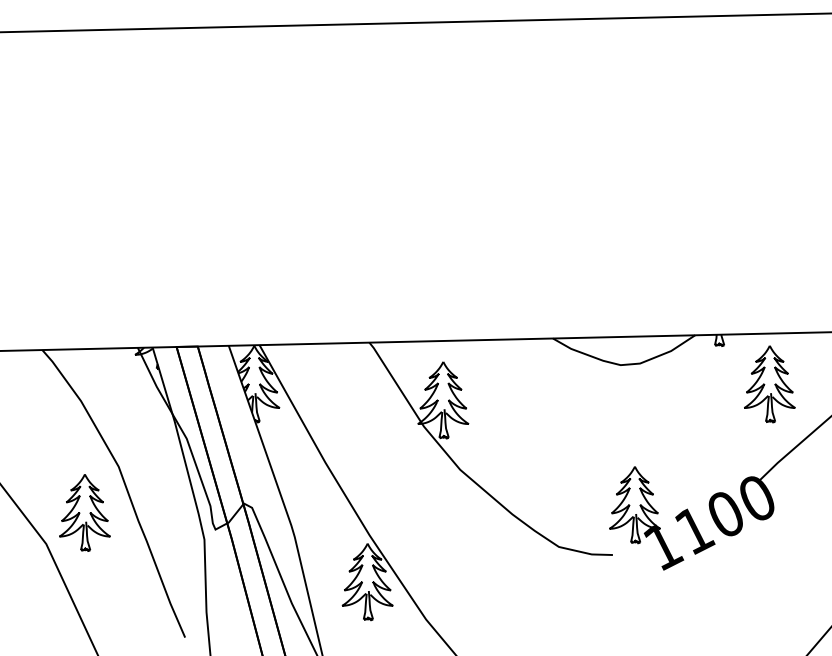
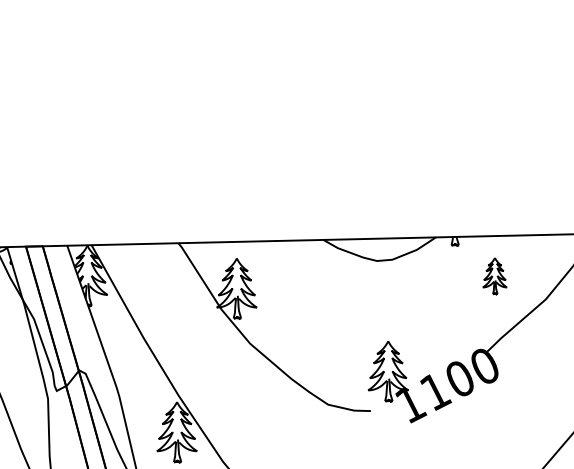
part: (769, 384) -> (494, 276), size x0.6

